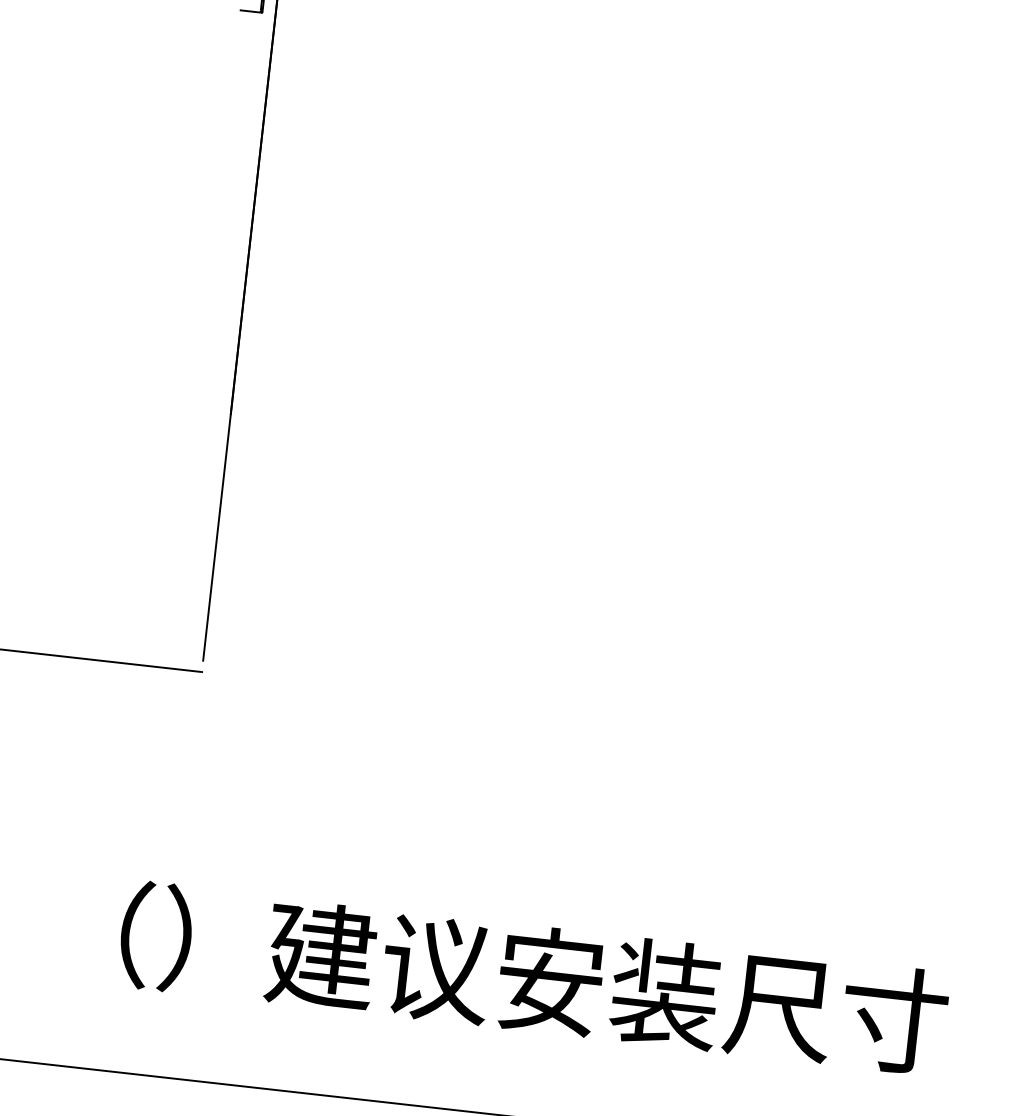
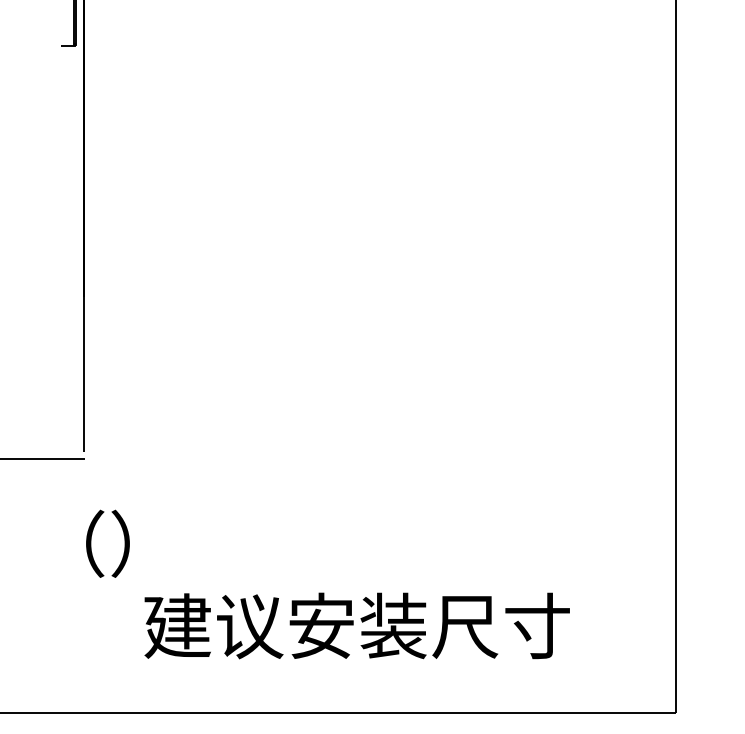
text: (155, 935) -> (107, 543), moved

